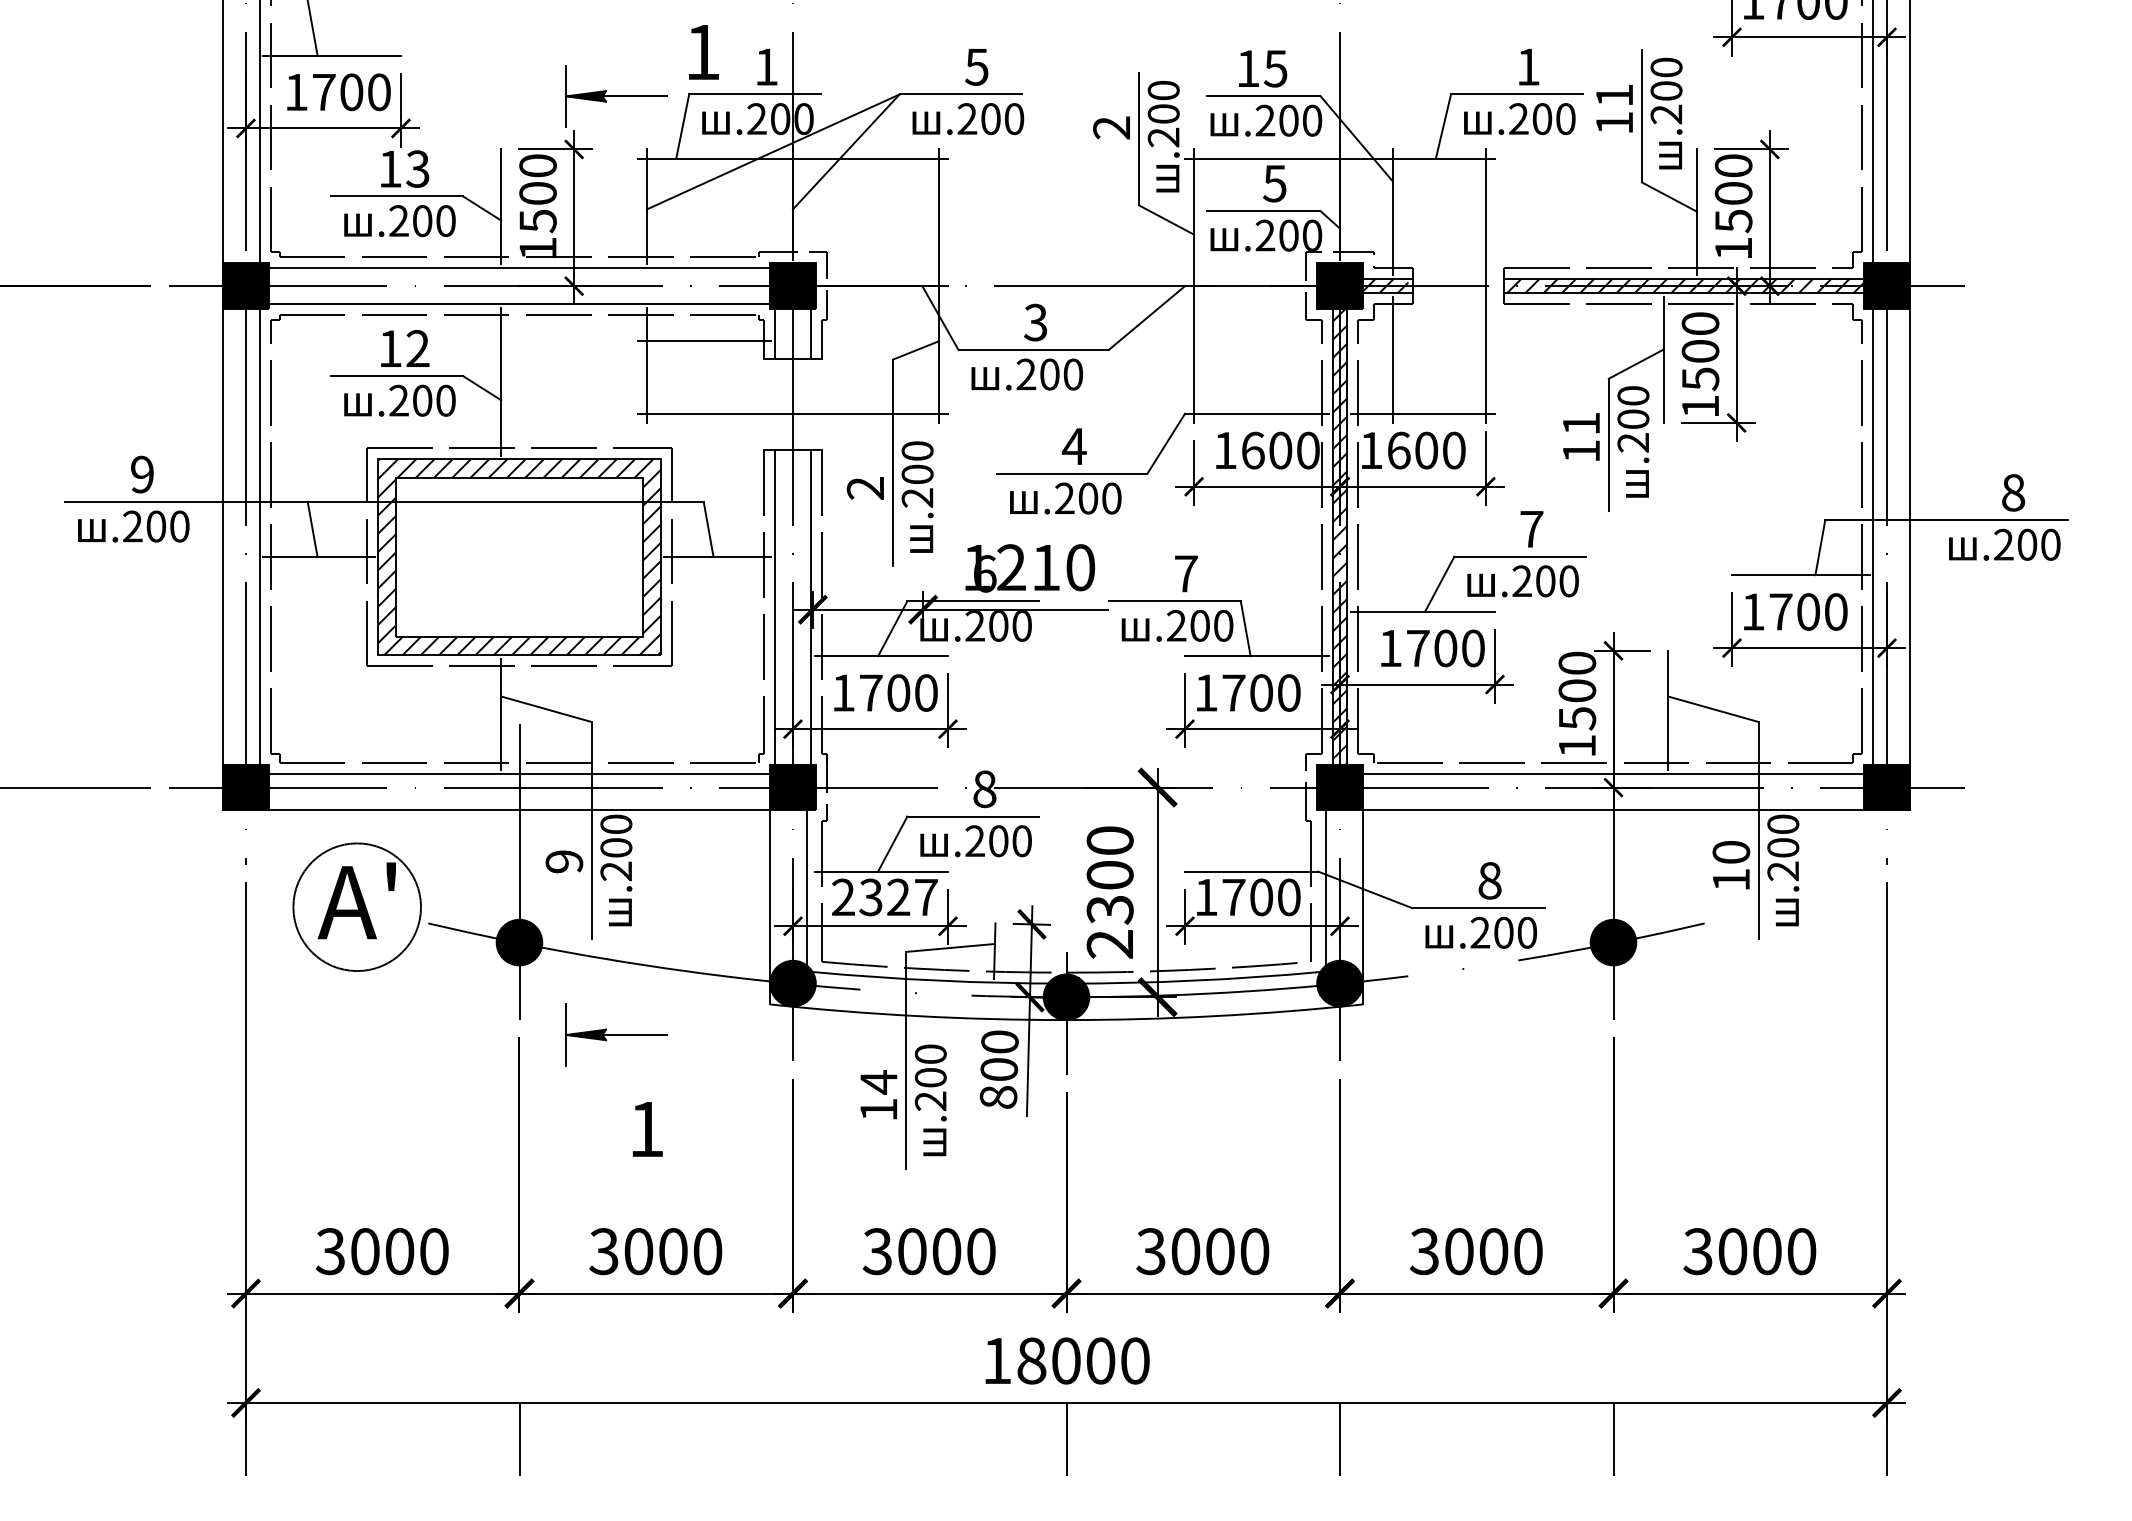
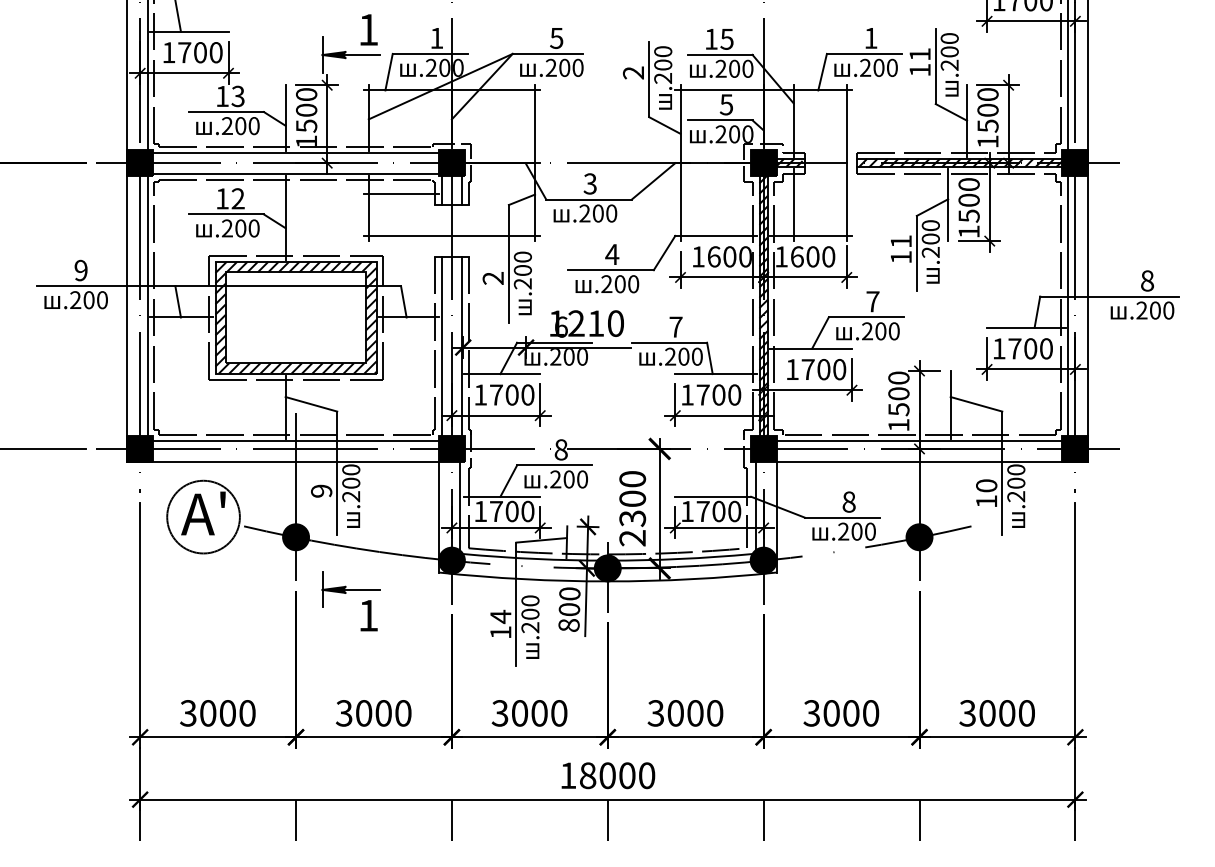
text: (702, 51) -> (368, 29), moved
text: (885, 897) -> (504, 511), 2327 -> 1700
text: (646, 1128) -> (368, 615), moved
line: (792, 1439) -> (451, 820), added

